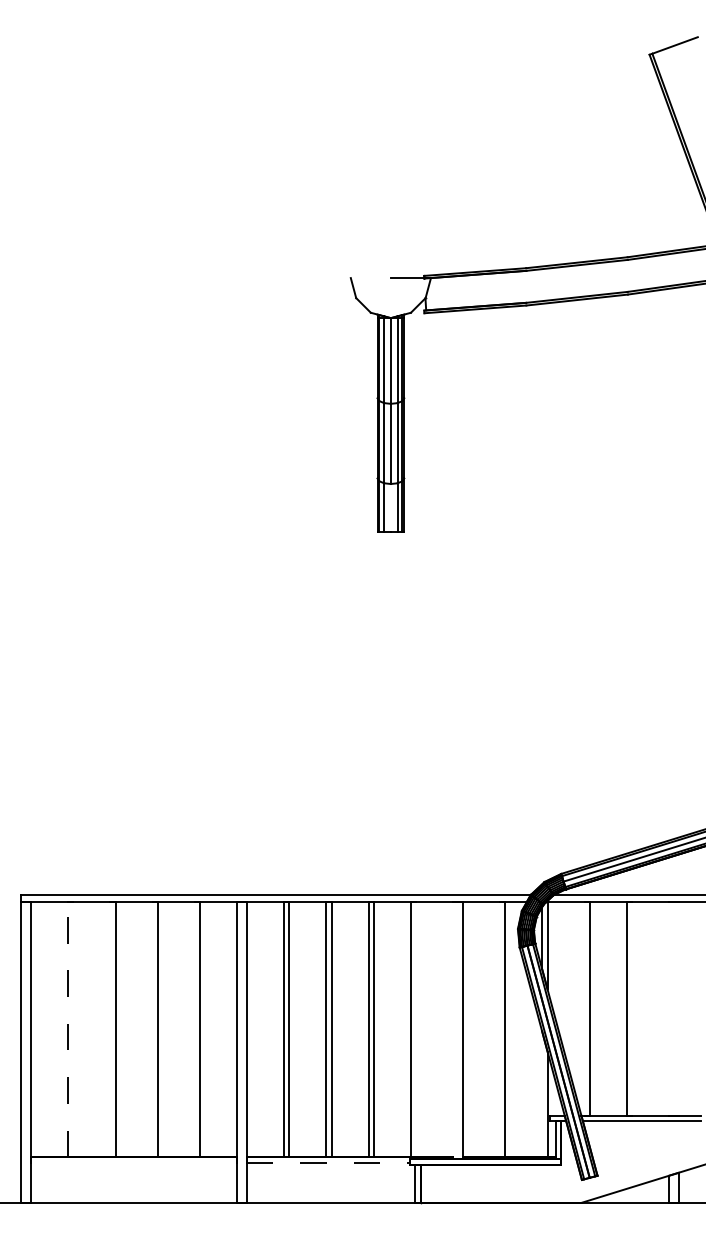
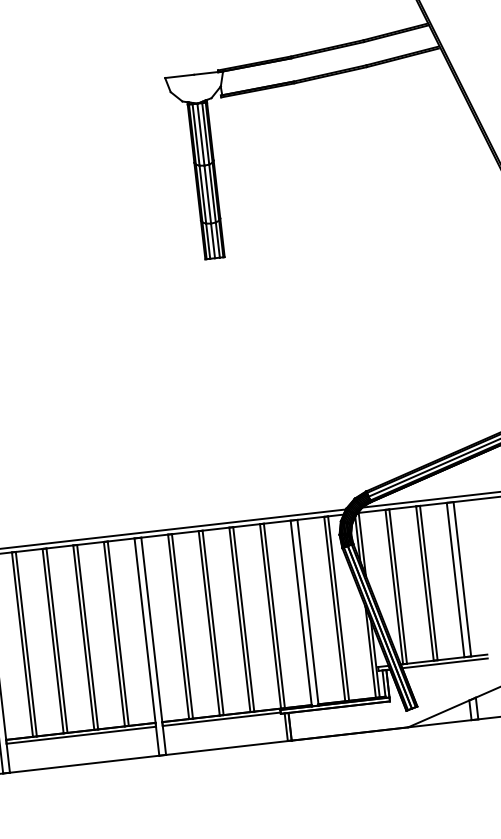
line: (370, 278) -> (179, 76), added
line: (390, 507) -> (212, 240), added
line: (584, 1008) -> (394, 586), added
line: (632, 1008) -> (428, 582), added
line: (669, 1008) -> (455, 579), added
line: (678, 1008) -> (462, 578), added
line: (67, 1029) -> (22, 644), dashed -> solid
line: (73, 1029) -> (26, 643), added
line: (110, 1029) -> (53, 640), added
line: (152, 1029) -> (83, 637), added
line: (194, 1029) -> (114, 634), added
line: (416, 1029) -> (274, 615), added
line: (499, 1029) -> (334, 608), added
line: (453, 1030) -> (301, 613), added
line: (542, 1094) -> (370, 652), added
line: (133, 1162) -> (80, 735), added
line: (328, 1162) -> (221, 719), dashed -> solid

